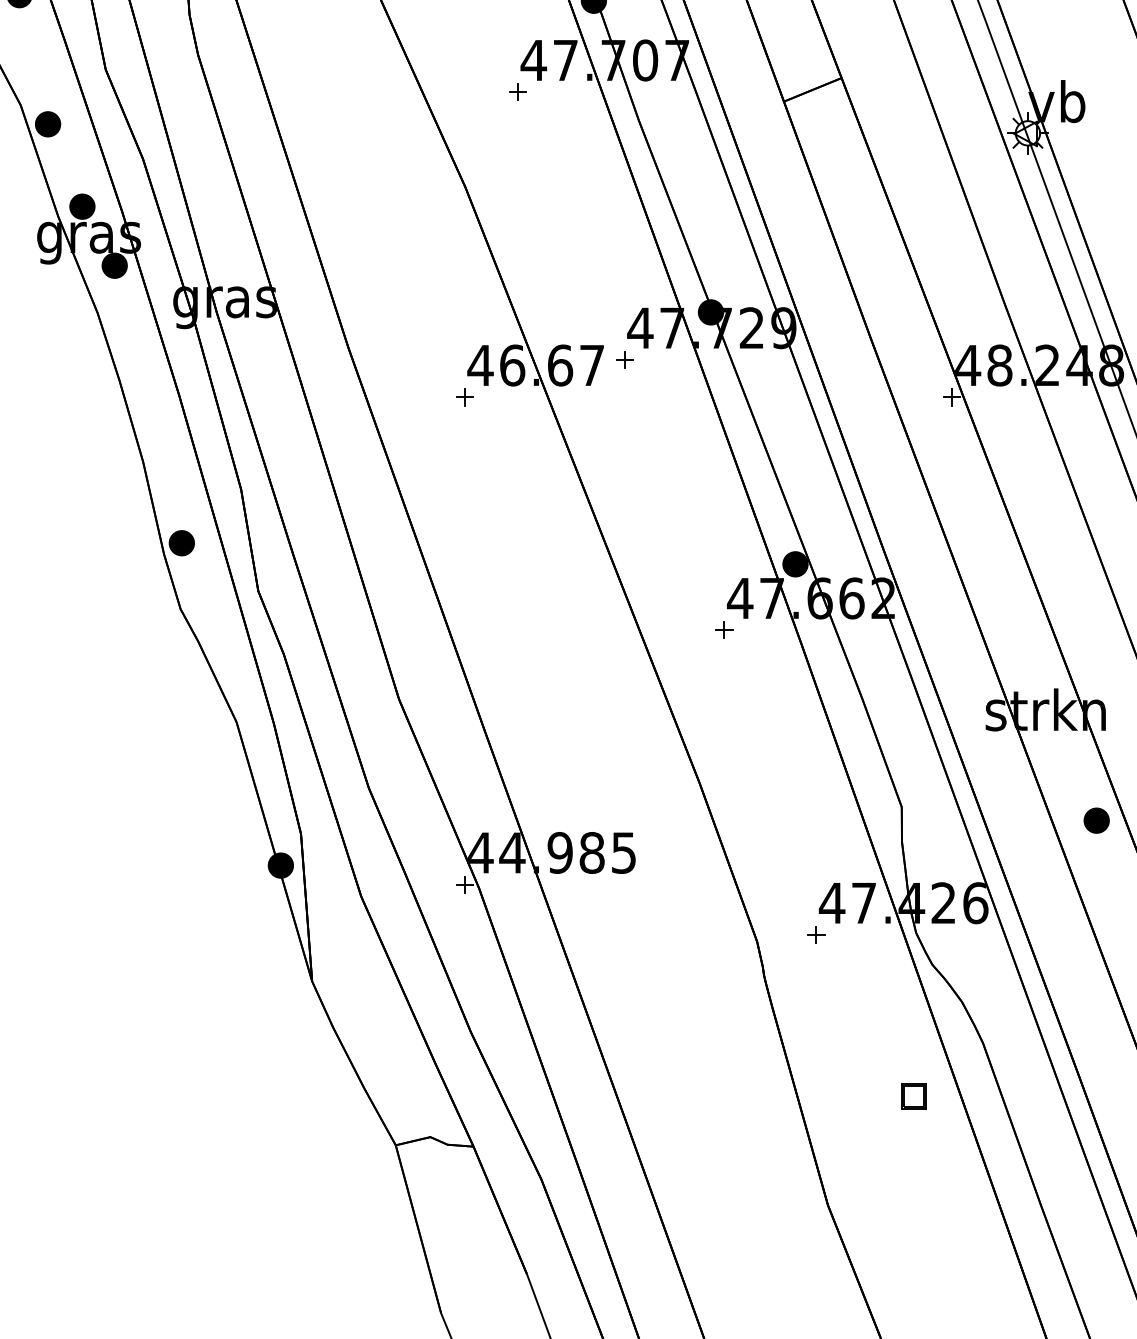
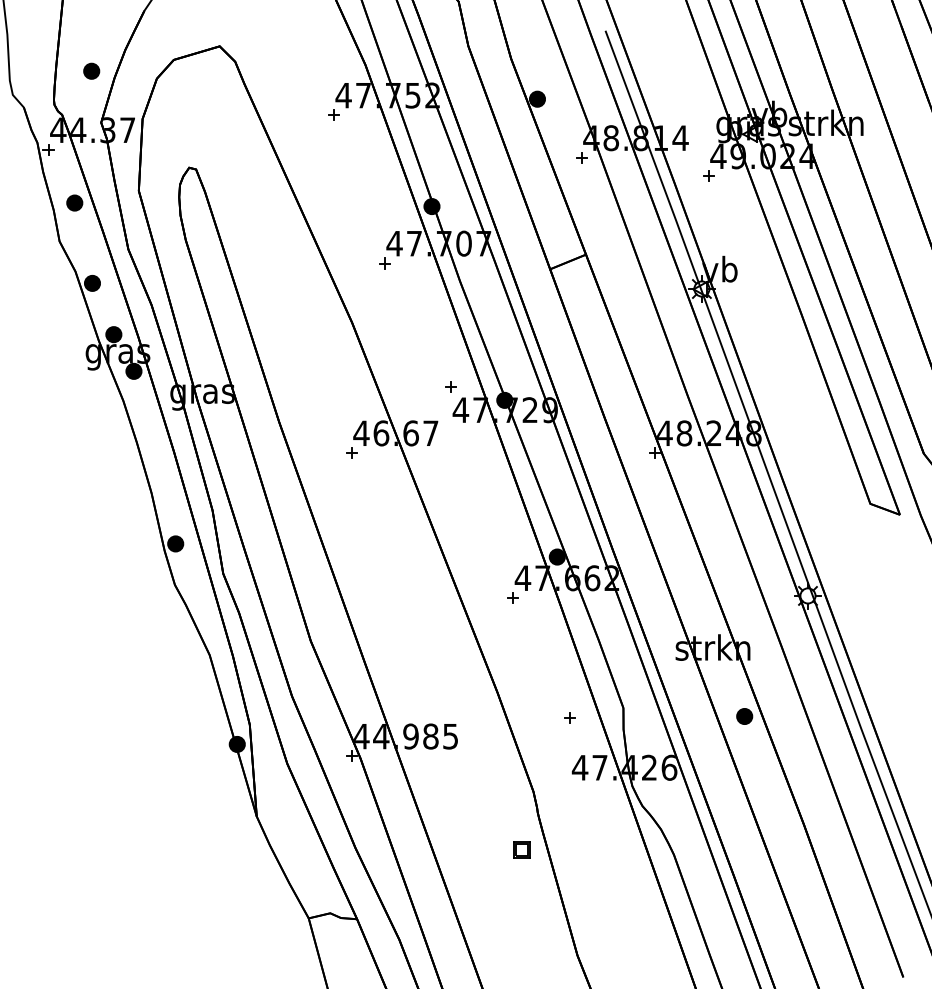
part: (623, 359) -> (450, 386), moved
part: (815, 934) -> (569, 717), moved
part: (913, 1095) -> (521, 849), moved

